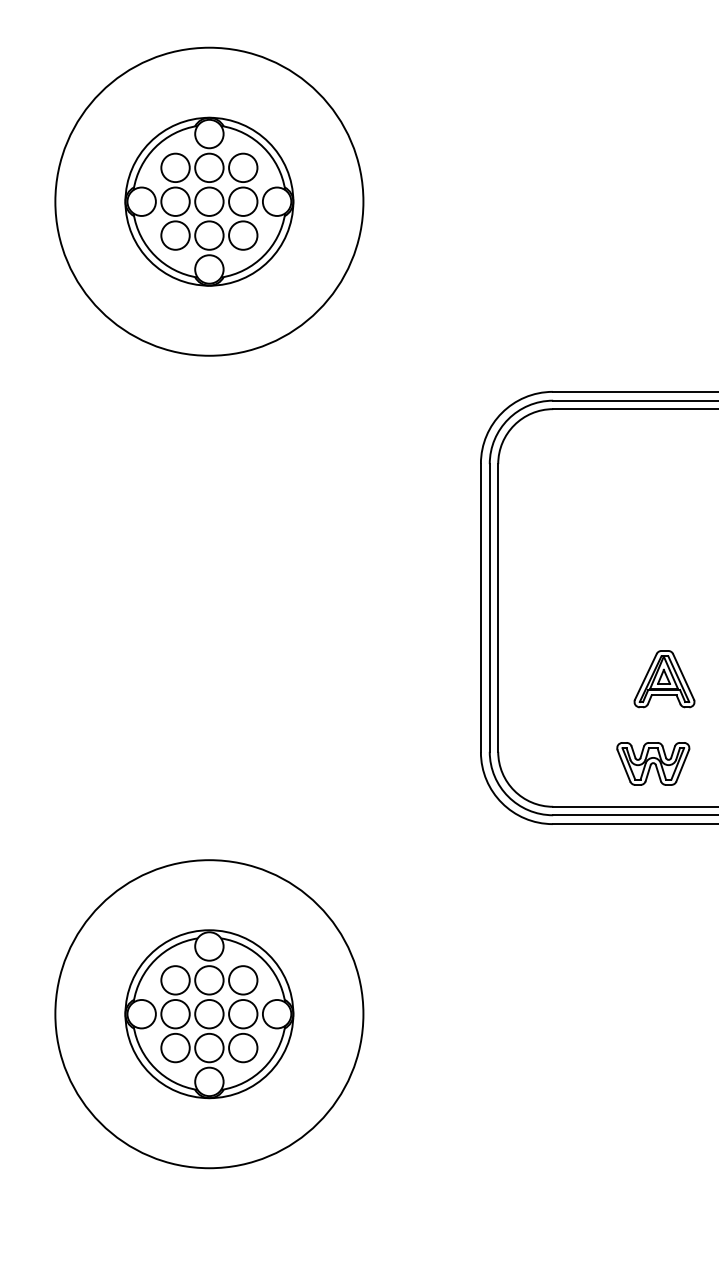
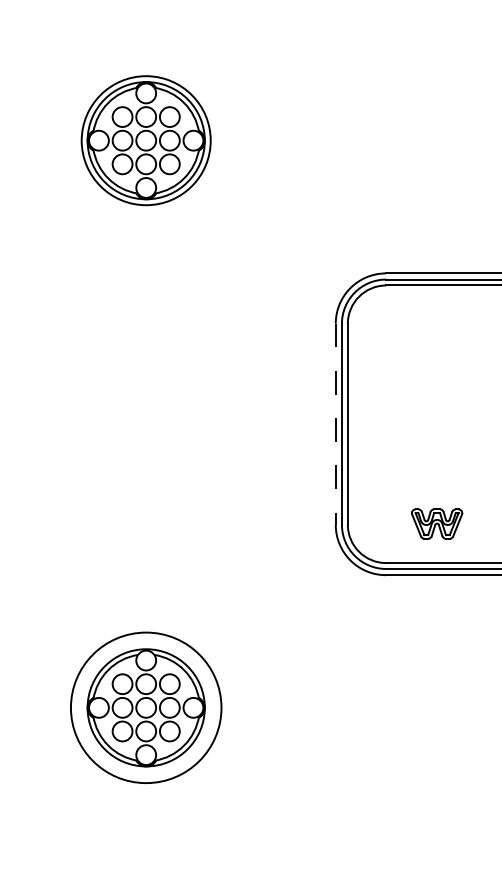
circle: (208, 201) -> (145, 140), size x0.6
line: (480, 608) -> (335, 424), solid -> dashed
part: (663, 678) -> (463, 473), removed
part: (653, 763) -> (437, 523), moved
circle: (208, 1013) -> (145, 707), size x0.7

